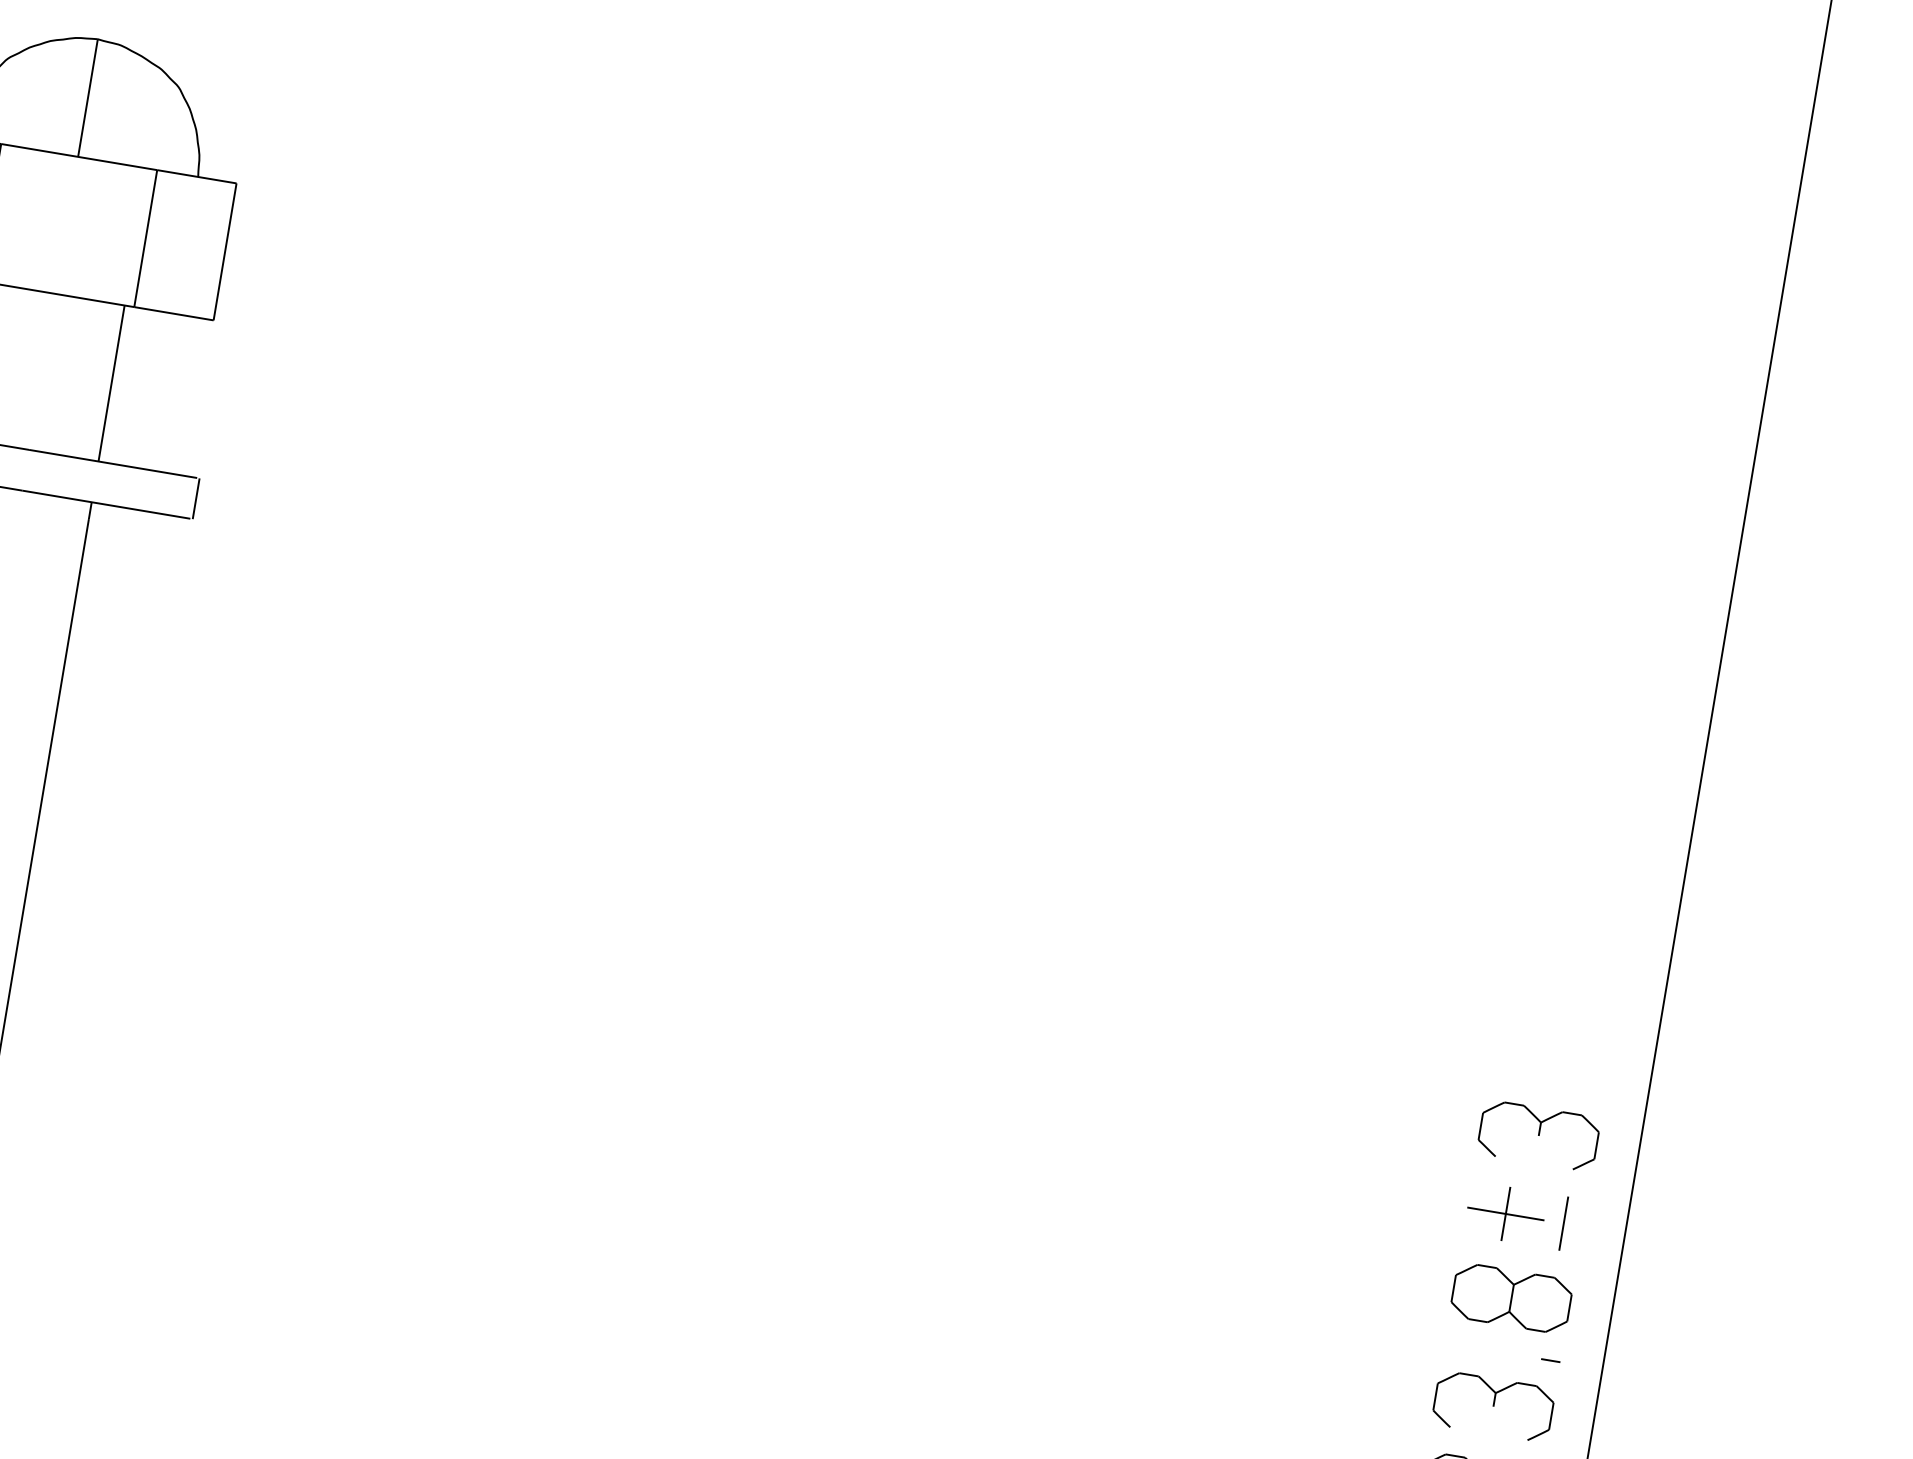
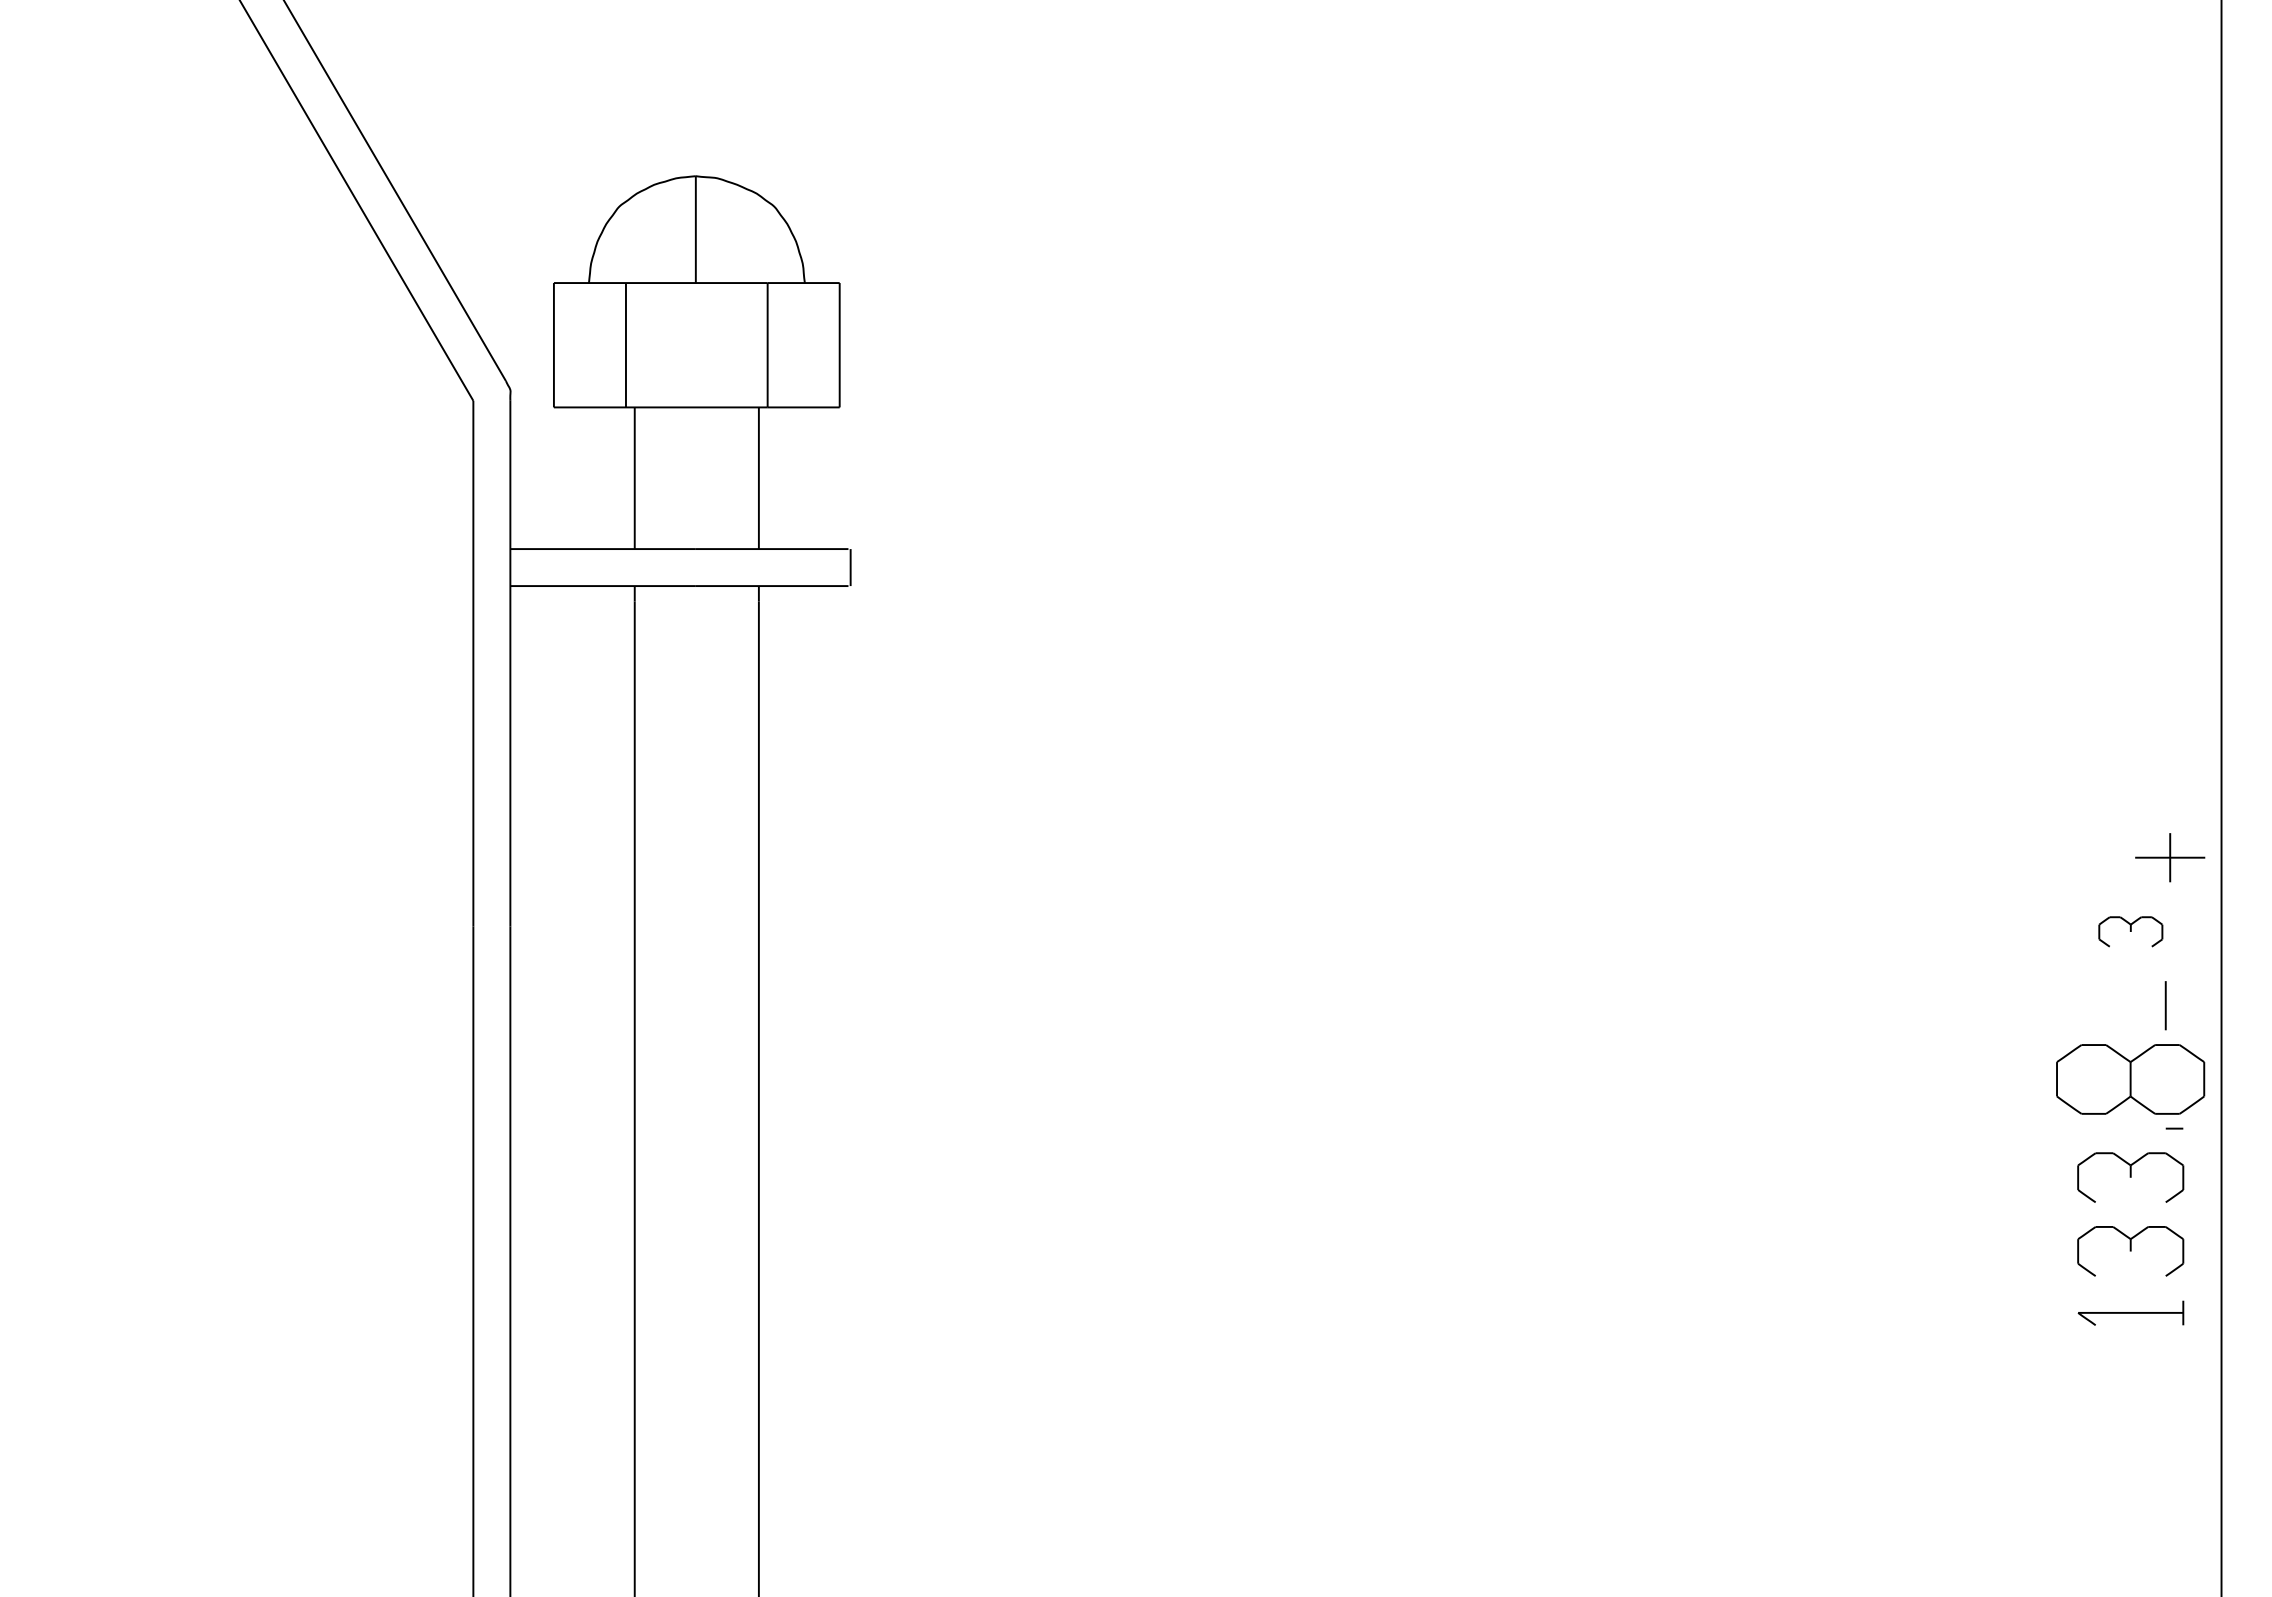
part: (1538, 1135) -> (2130, 931), size x0.6
part: (1506, 1213) -> (2170, 857), moved
part: (1511, 1298) -> (2130, 1079), size x1.4

